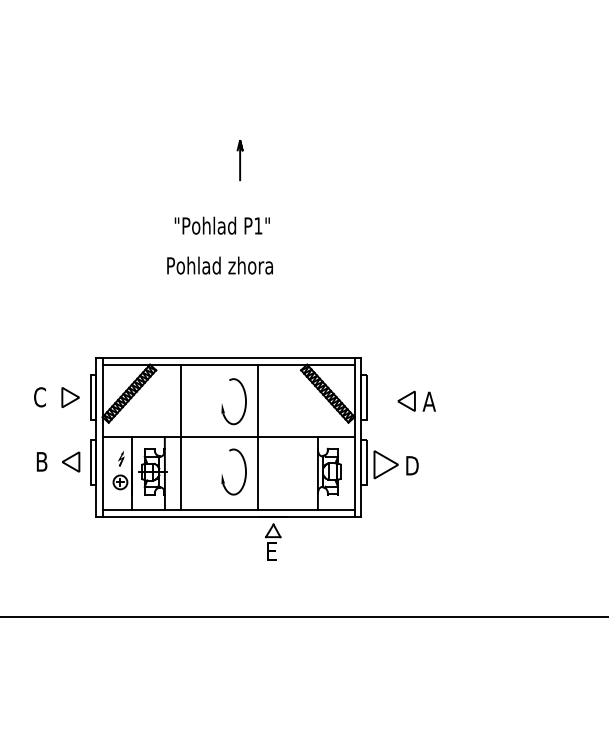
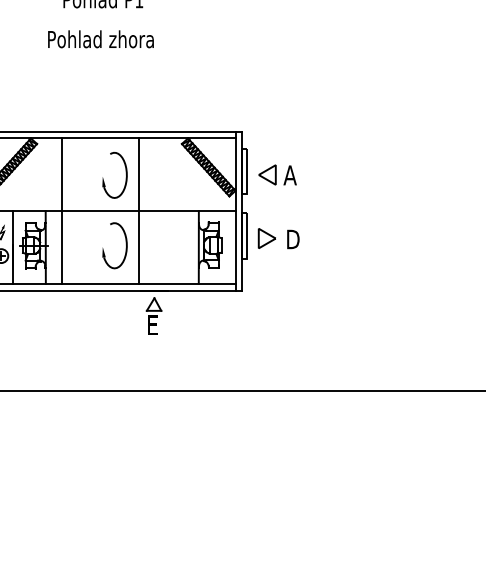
part: (416, 400) -> (277, 174), moved
part: (386, 464) -> (267, 238), size x0.71

